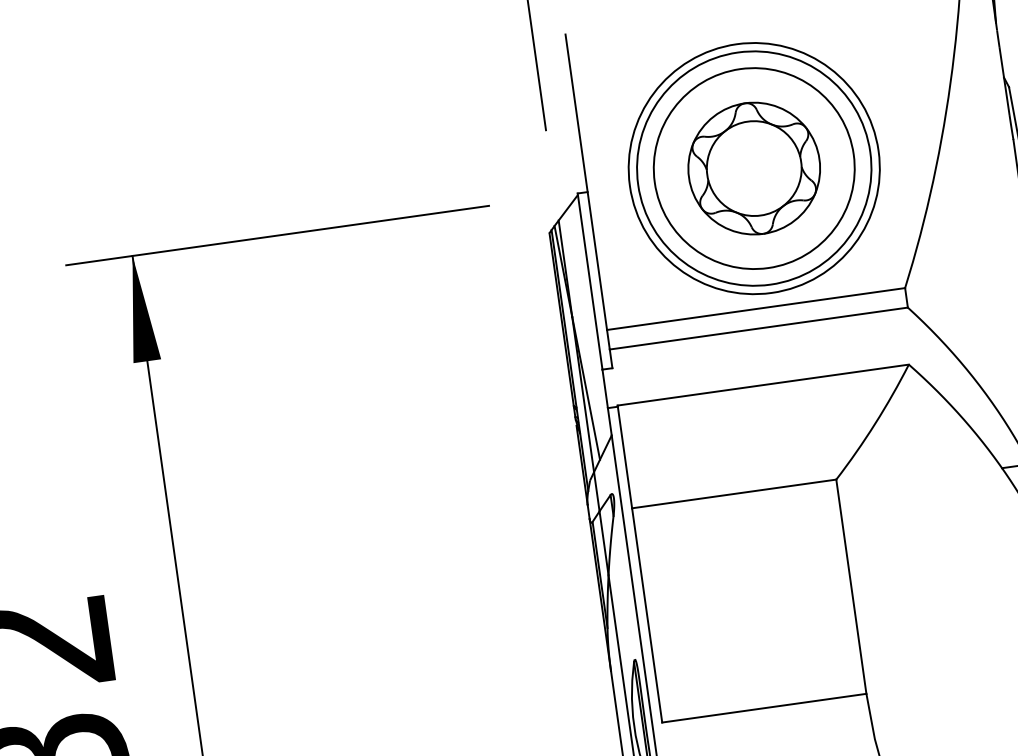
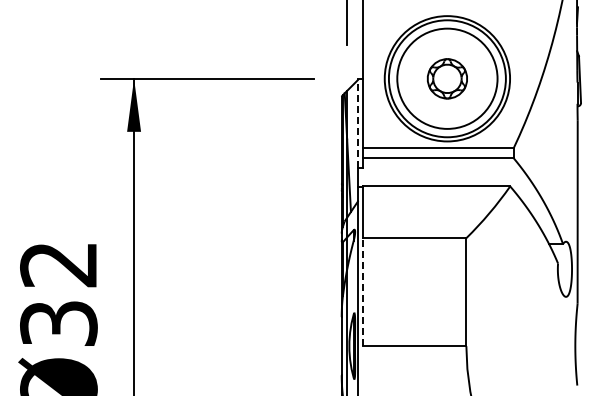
part: (754, 167) -> (447, 78), size x0.6
line: (590, 280) -> (358, 122), solid -> dashed
line: (647, 616) -> (363, 292), solid -> dashed

